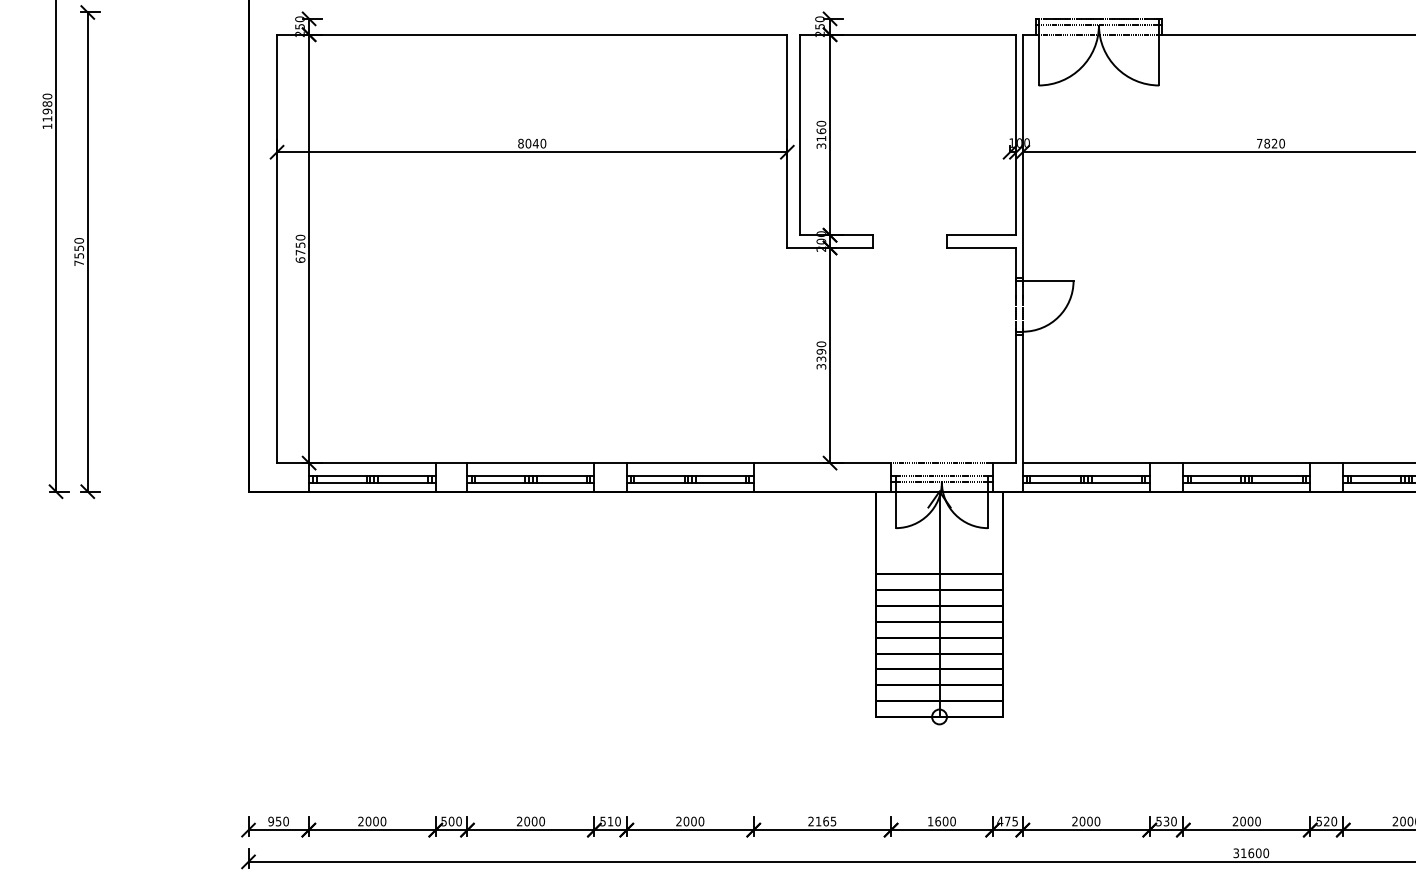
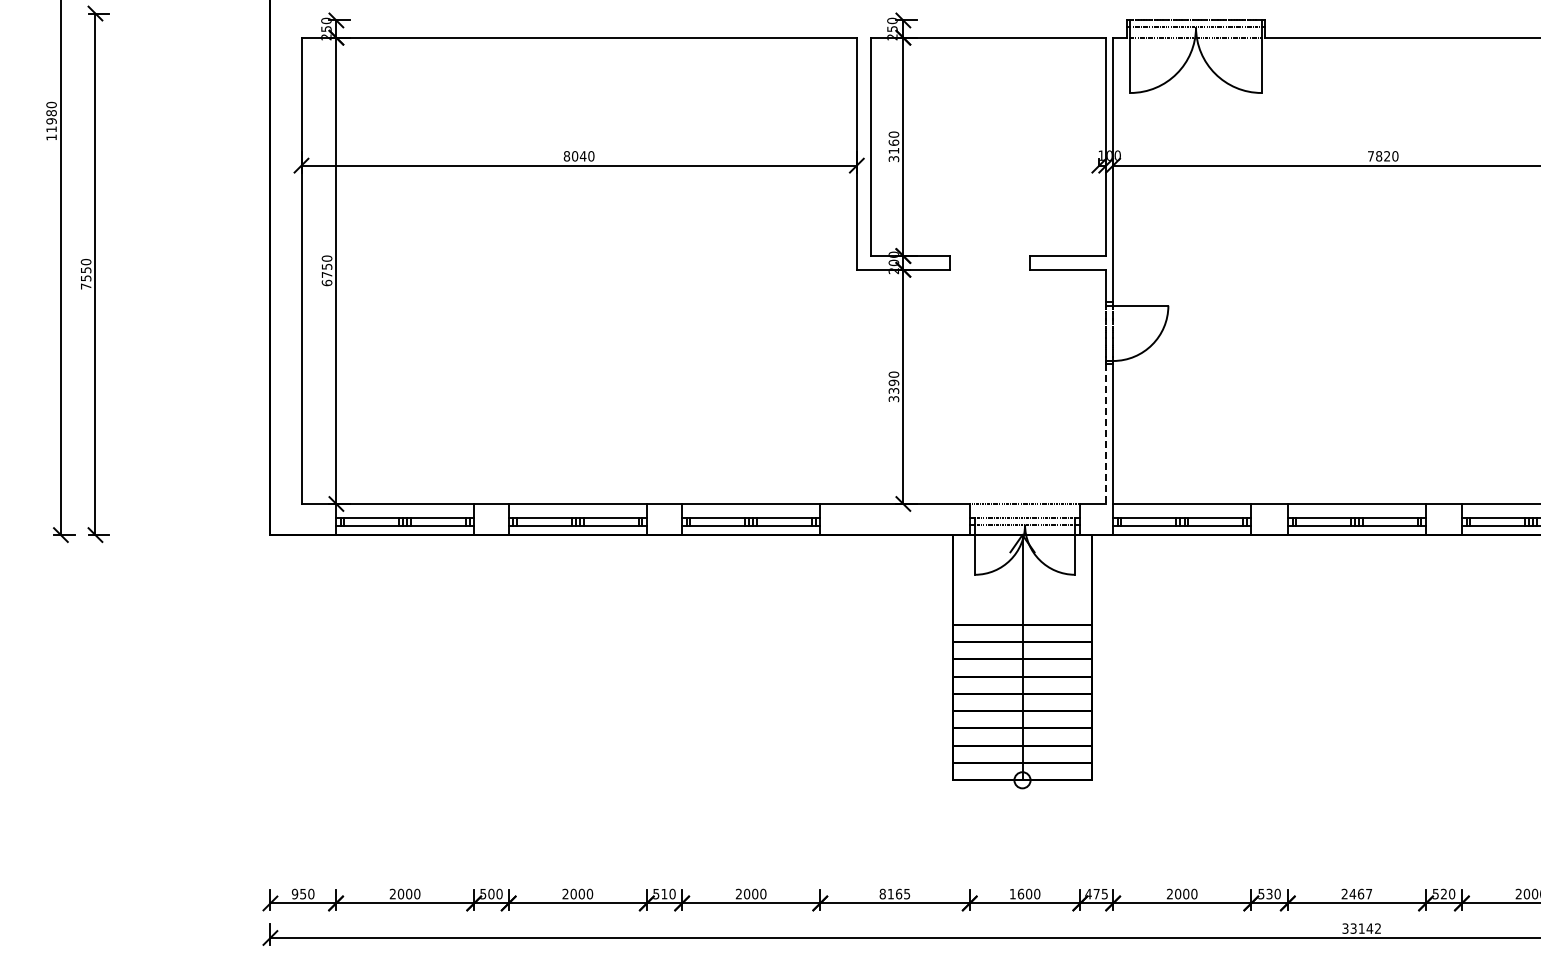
line: (1016, 399) -> (1106, 434), solid -> dashed
text: (1250, 820) -> (1360, 893), 2000 -> 2467
text: (810, 821) -> (882, 894), 2165 -> 8165
text: (1254, 853) -> (1365, 928), 31600 -> 33142

